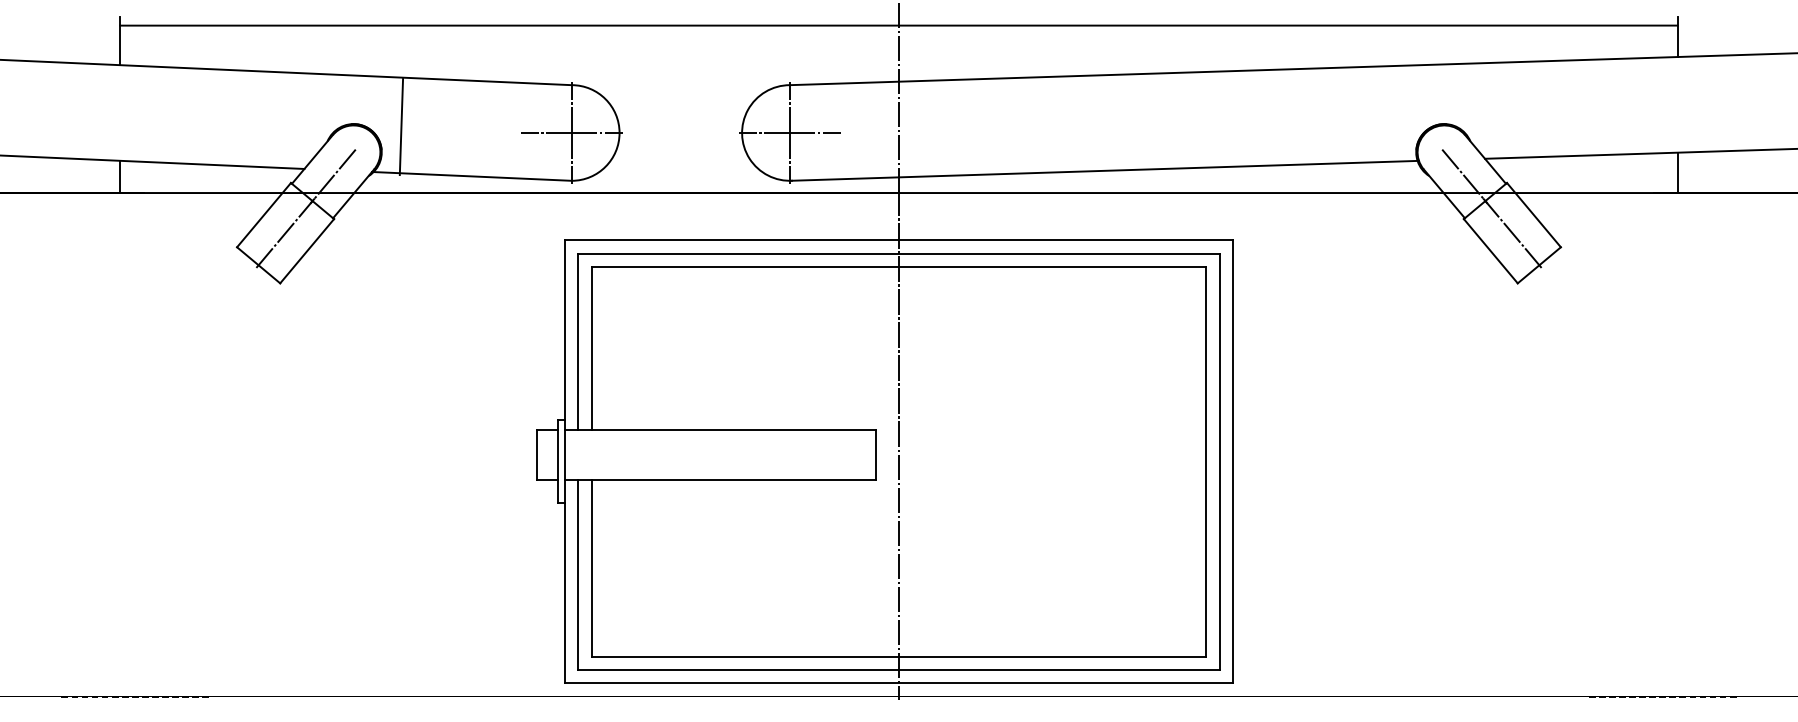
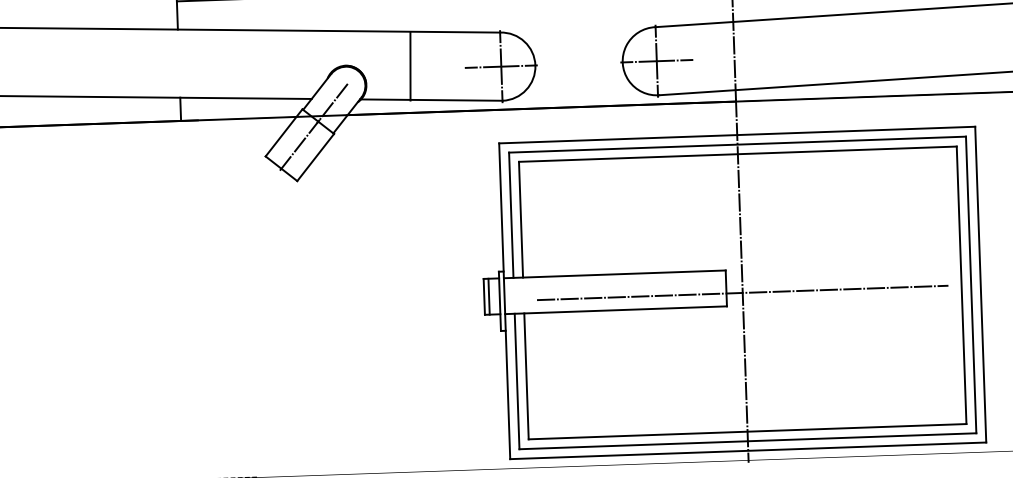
line: (401, 127) -> (410, 66), moved
line: (543, 454) -> (489, 296), added
line: (898, 461) -> (742, 292), added

